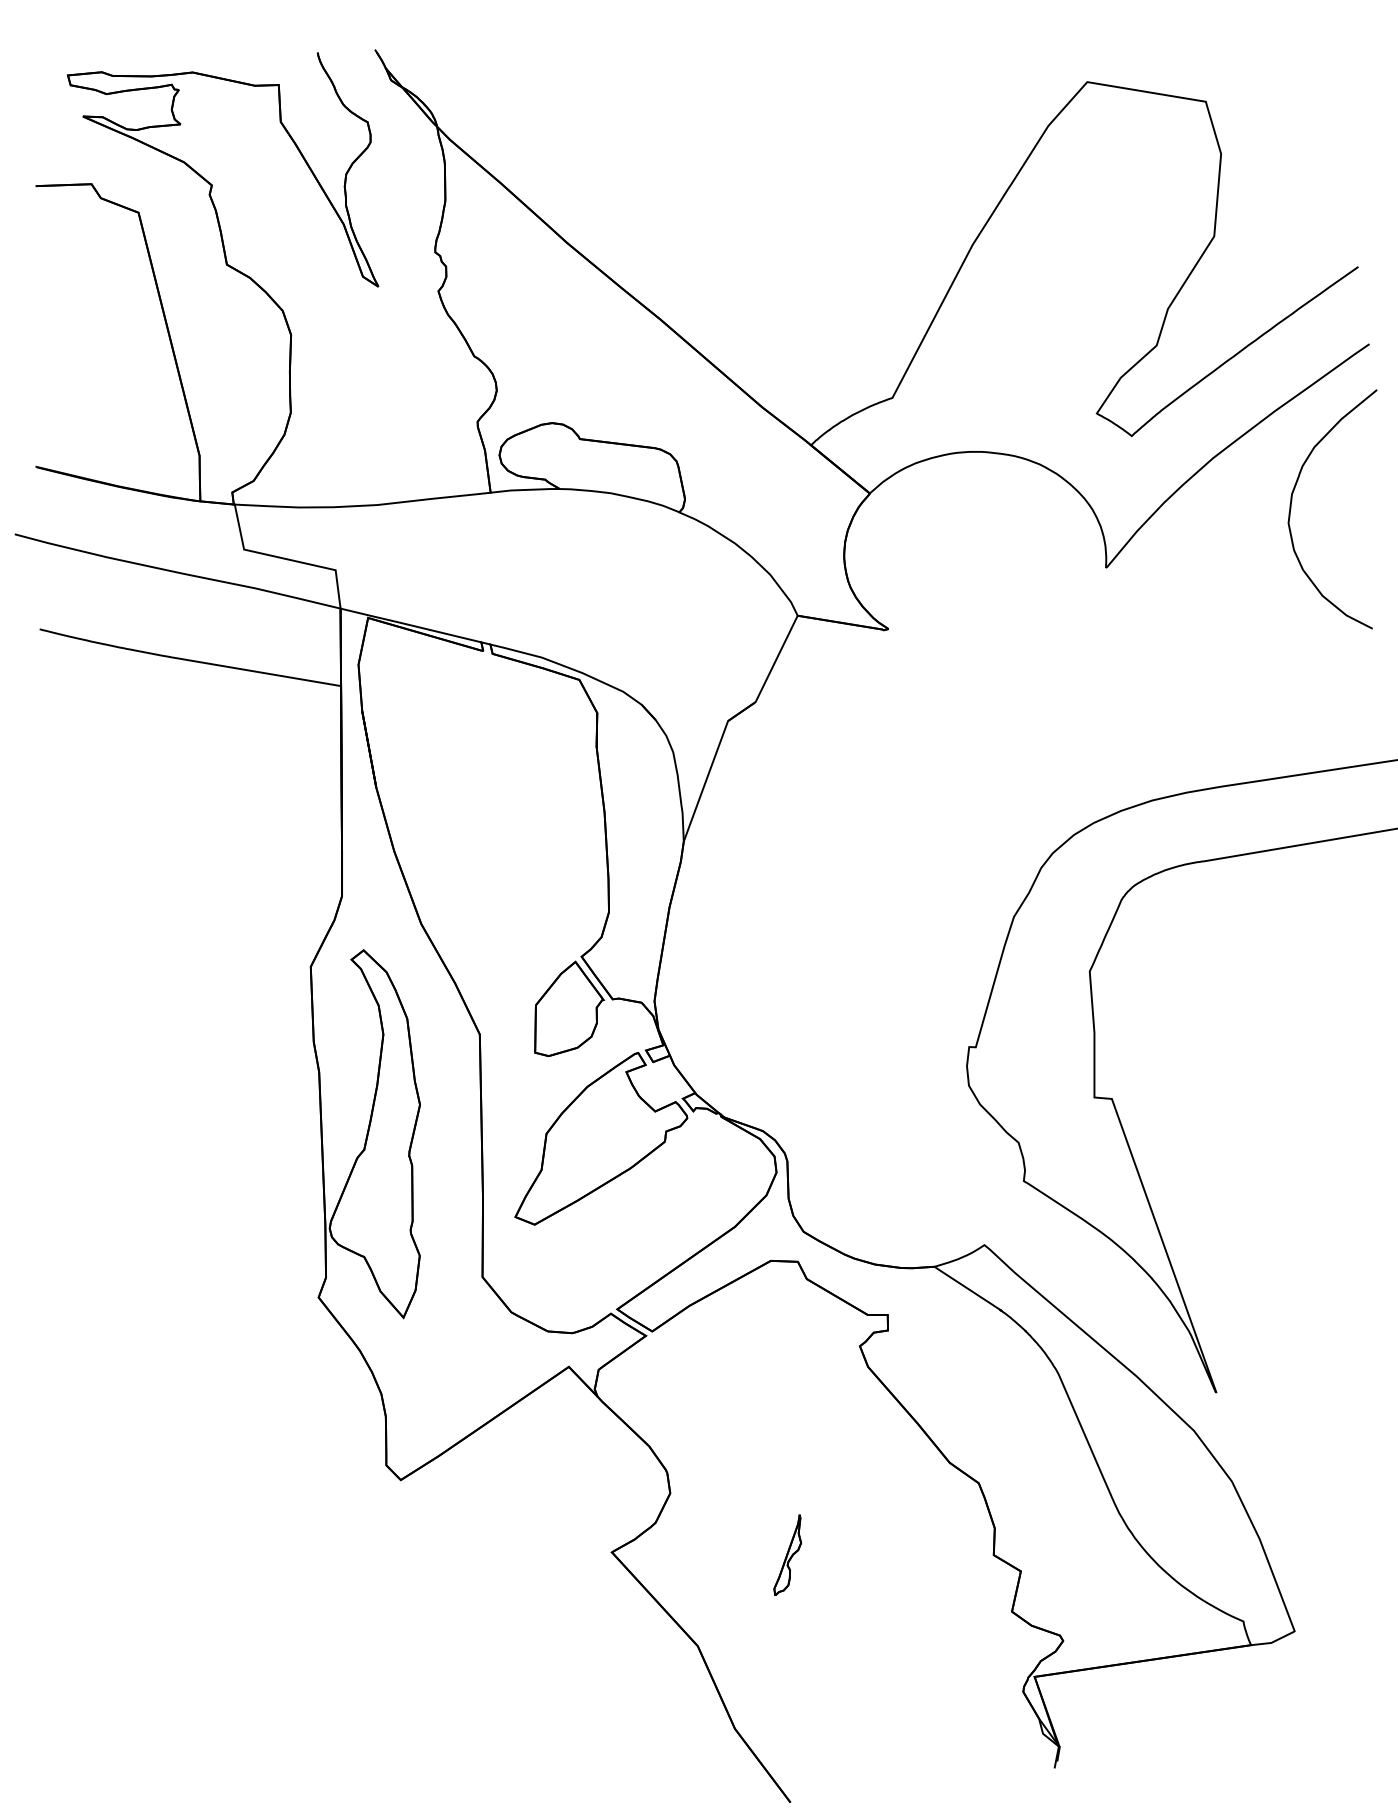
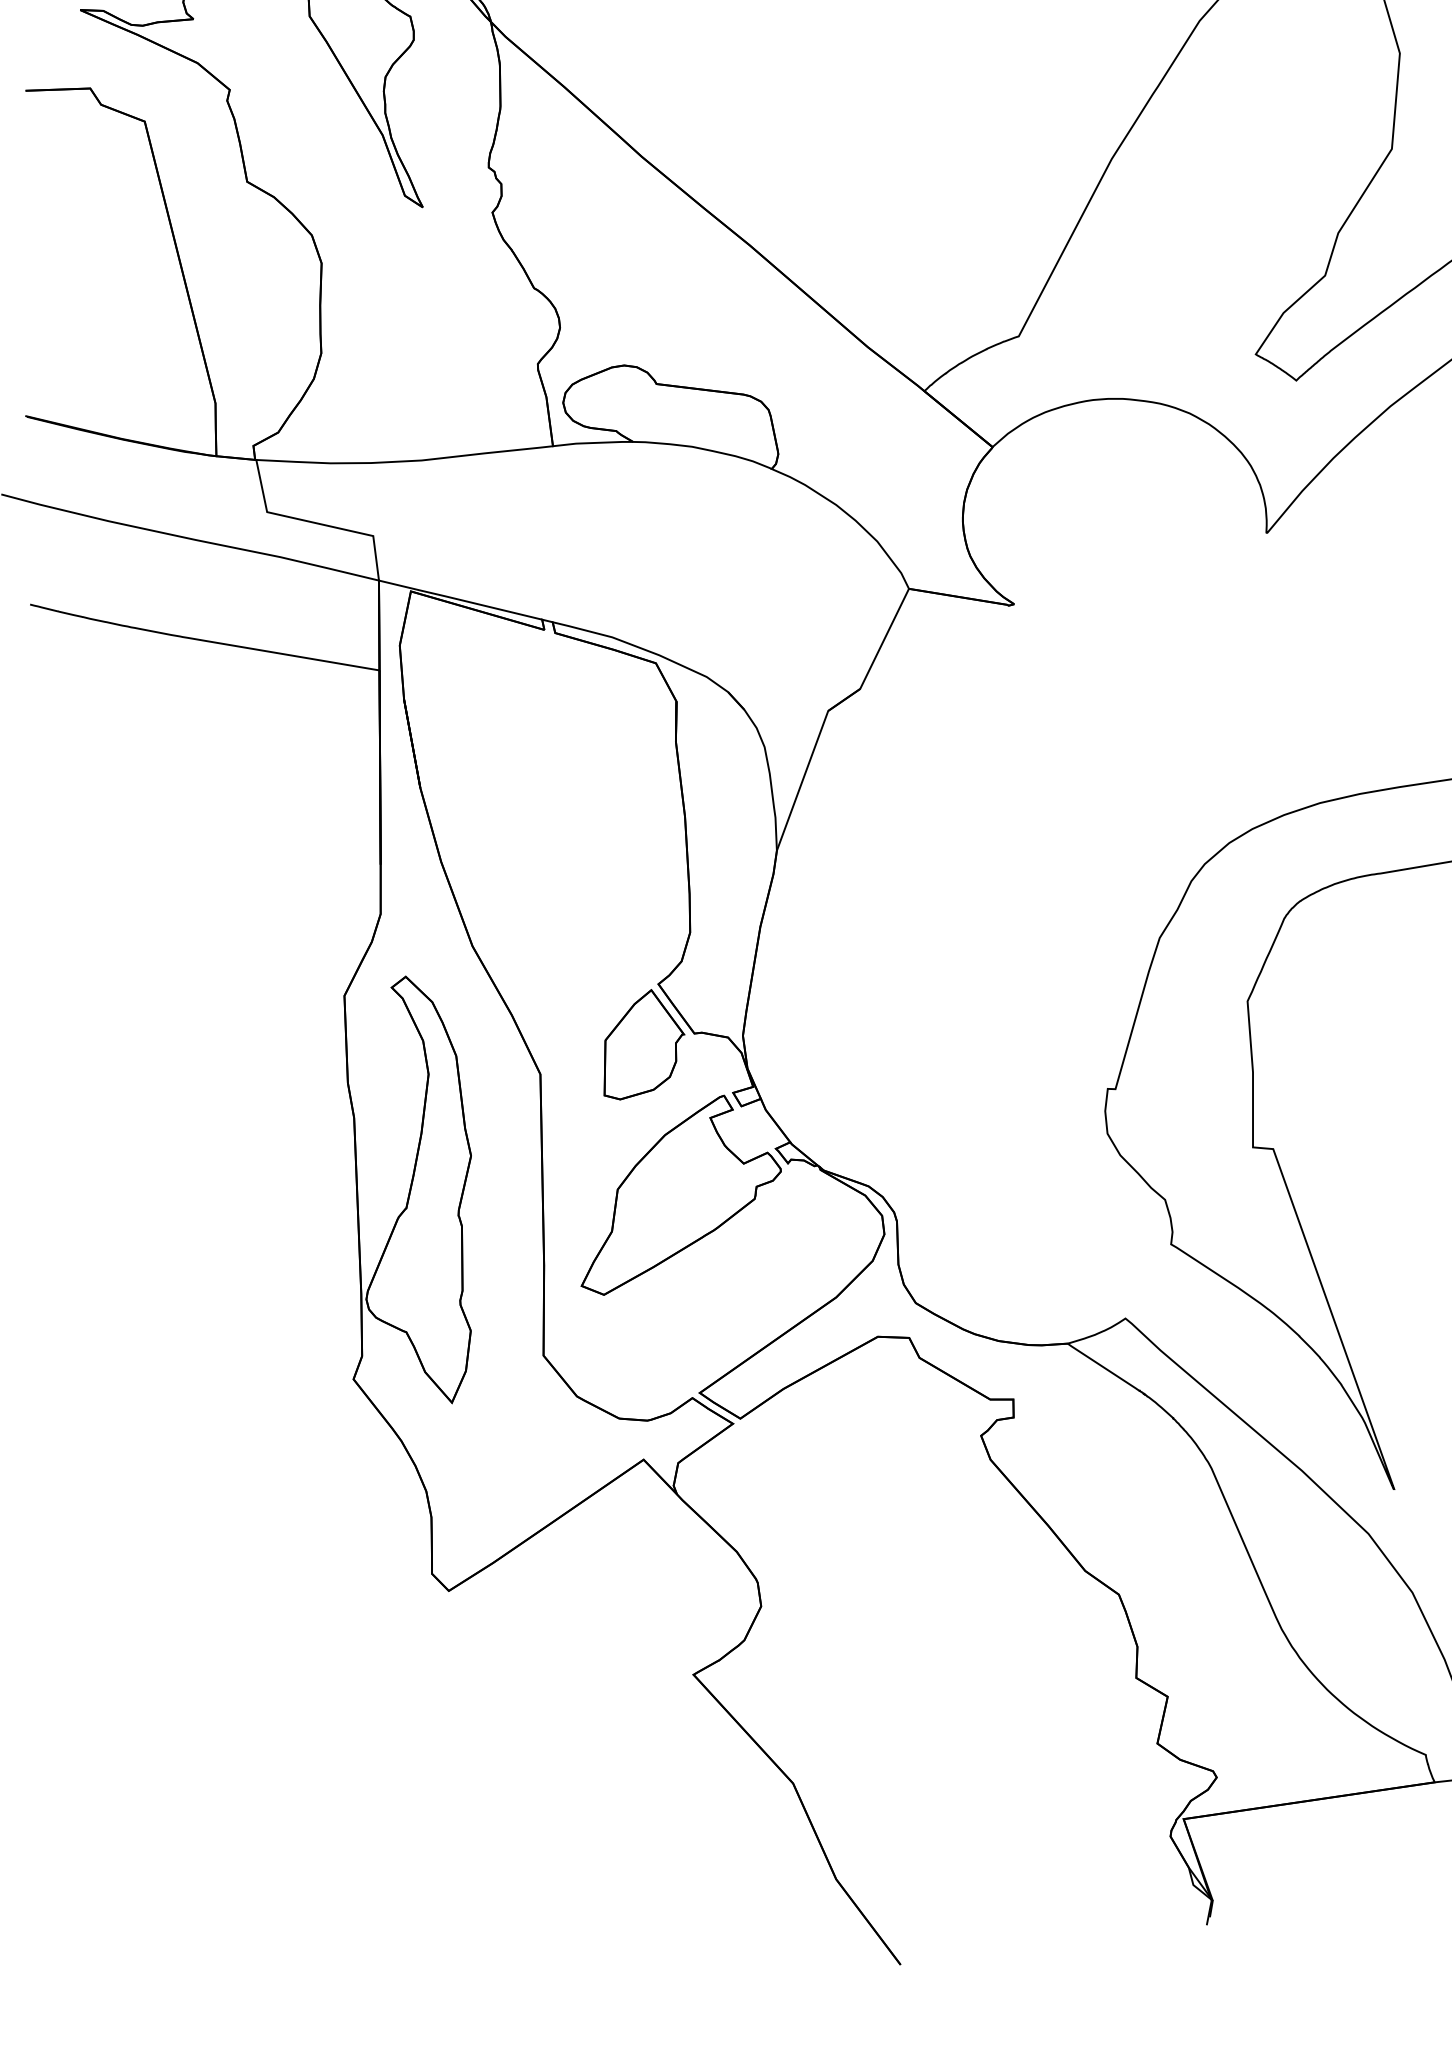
part: (787, 1554) -> (897, 1677), removed

